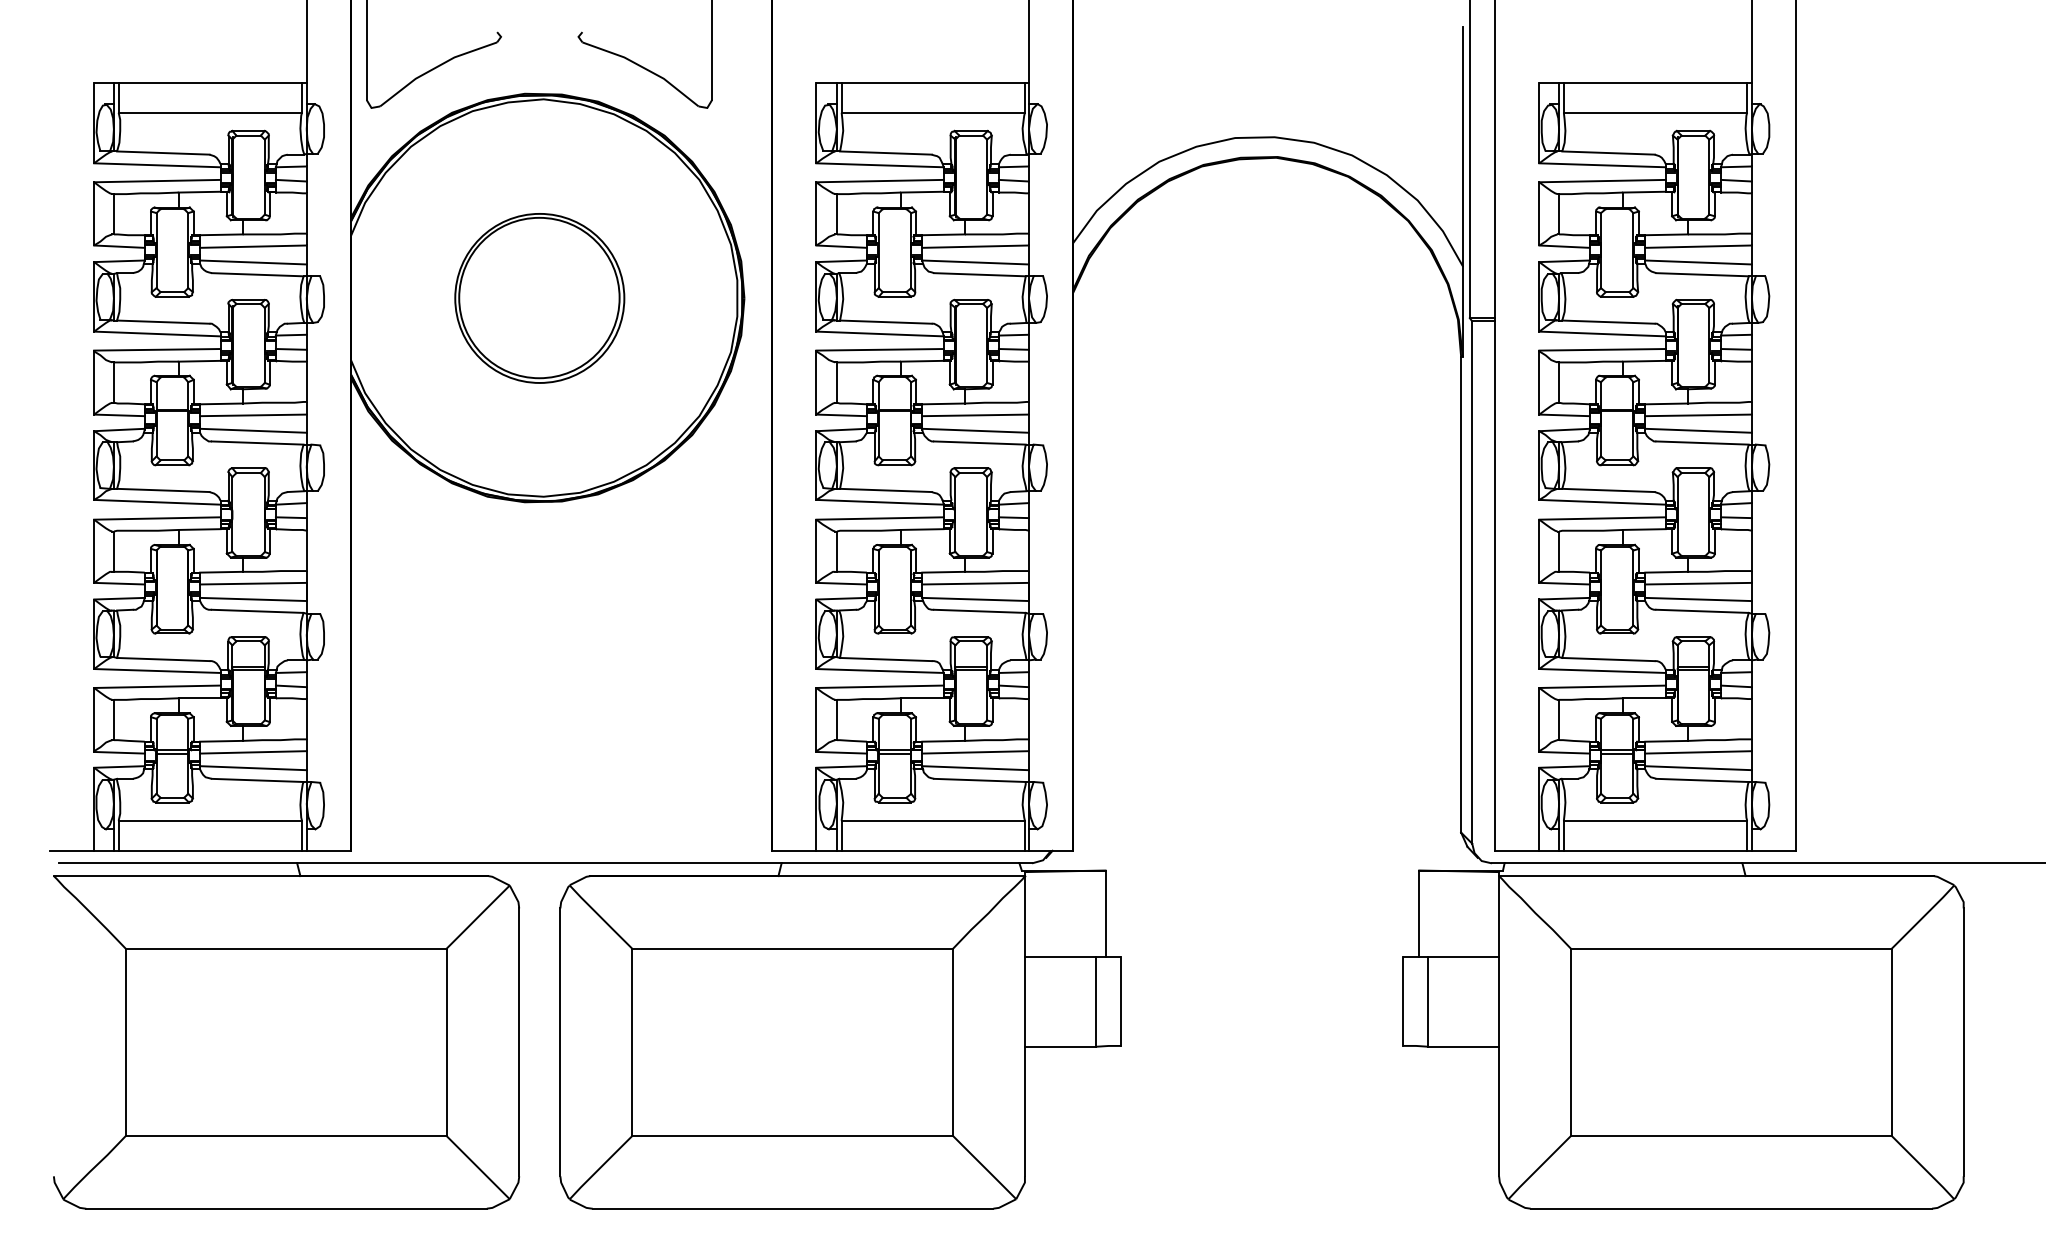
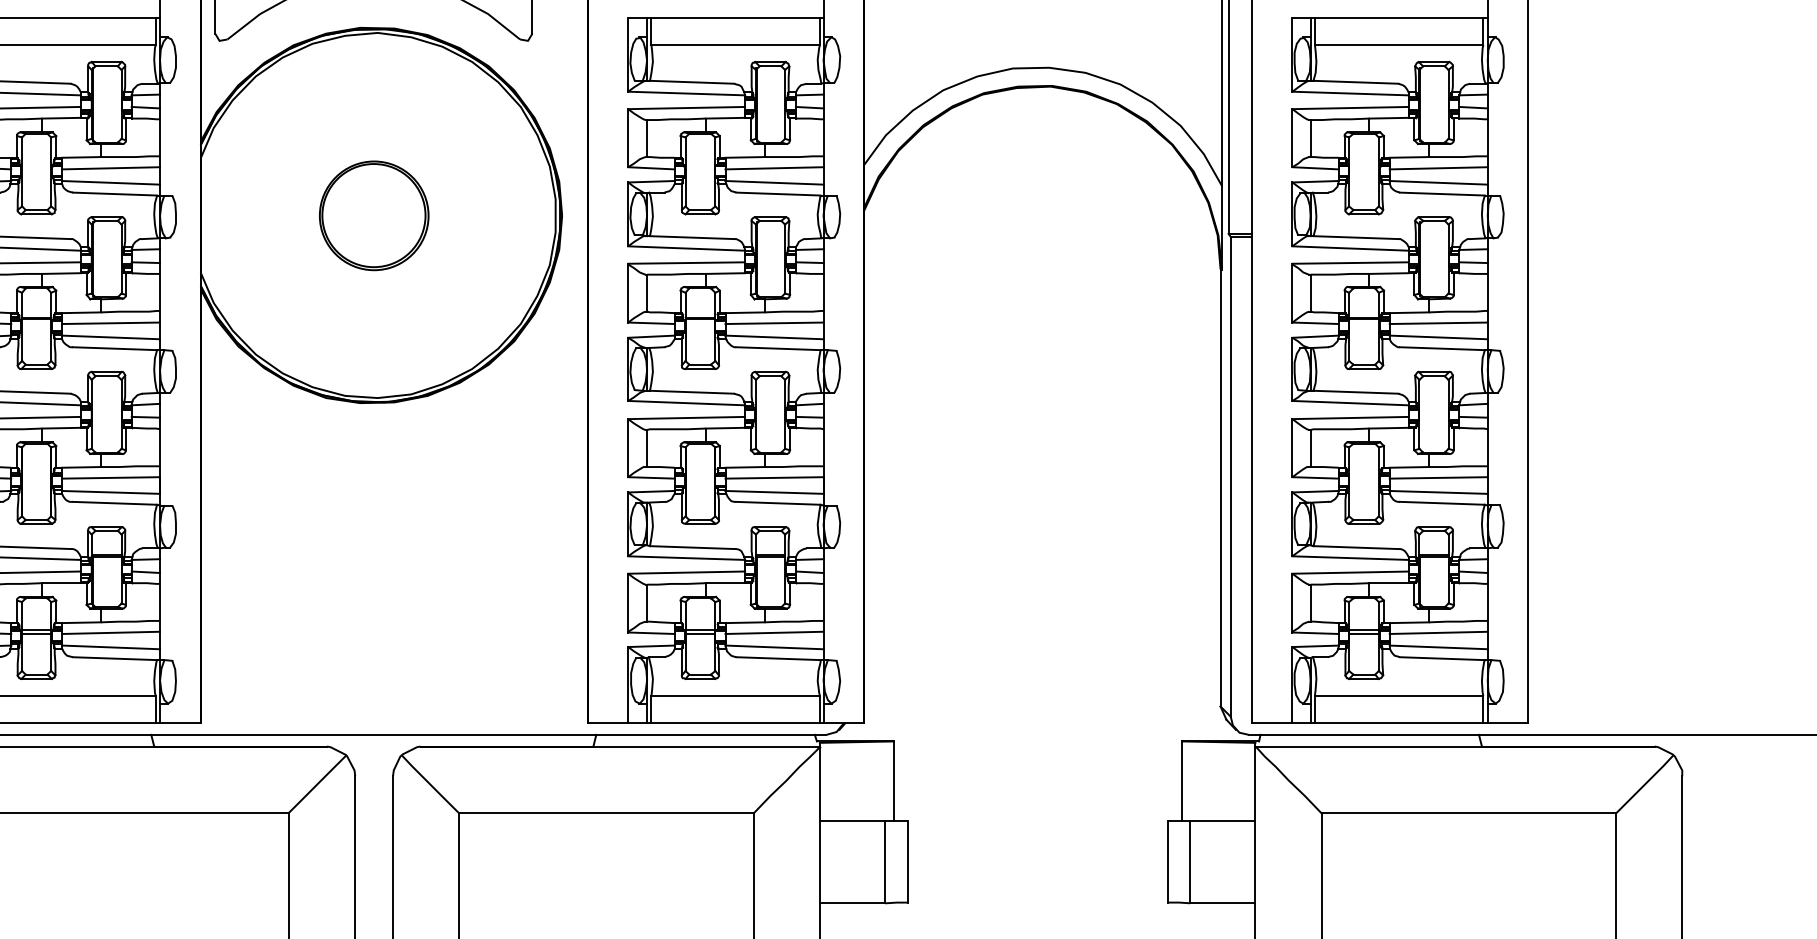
part: (539, 298) -> (373, 215), size x0.7

